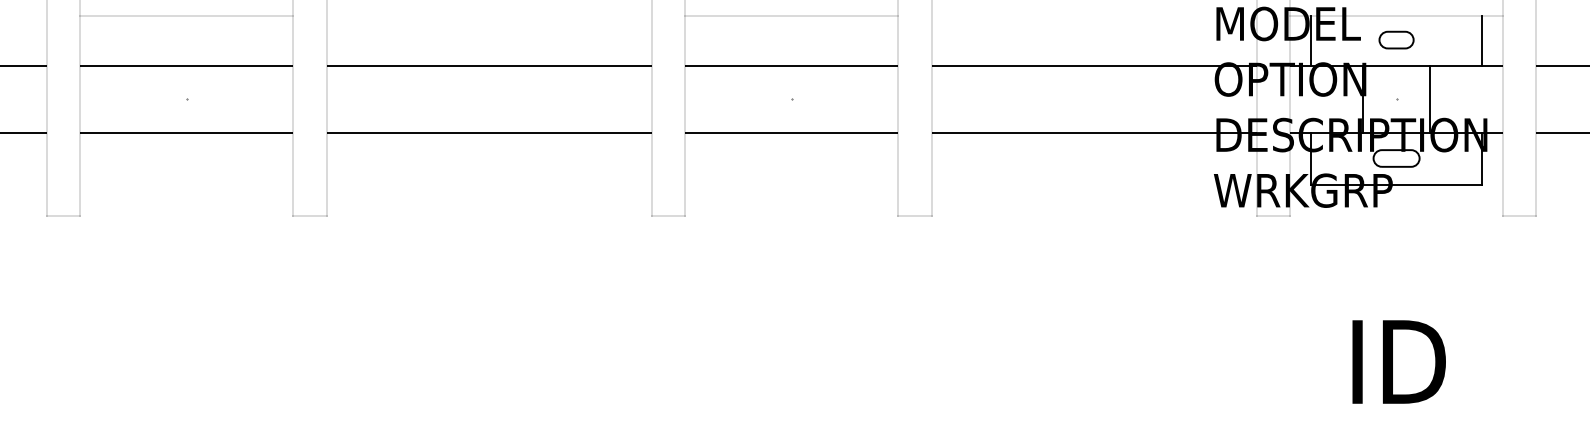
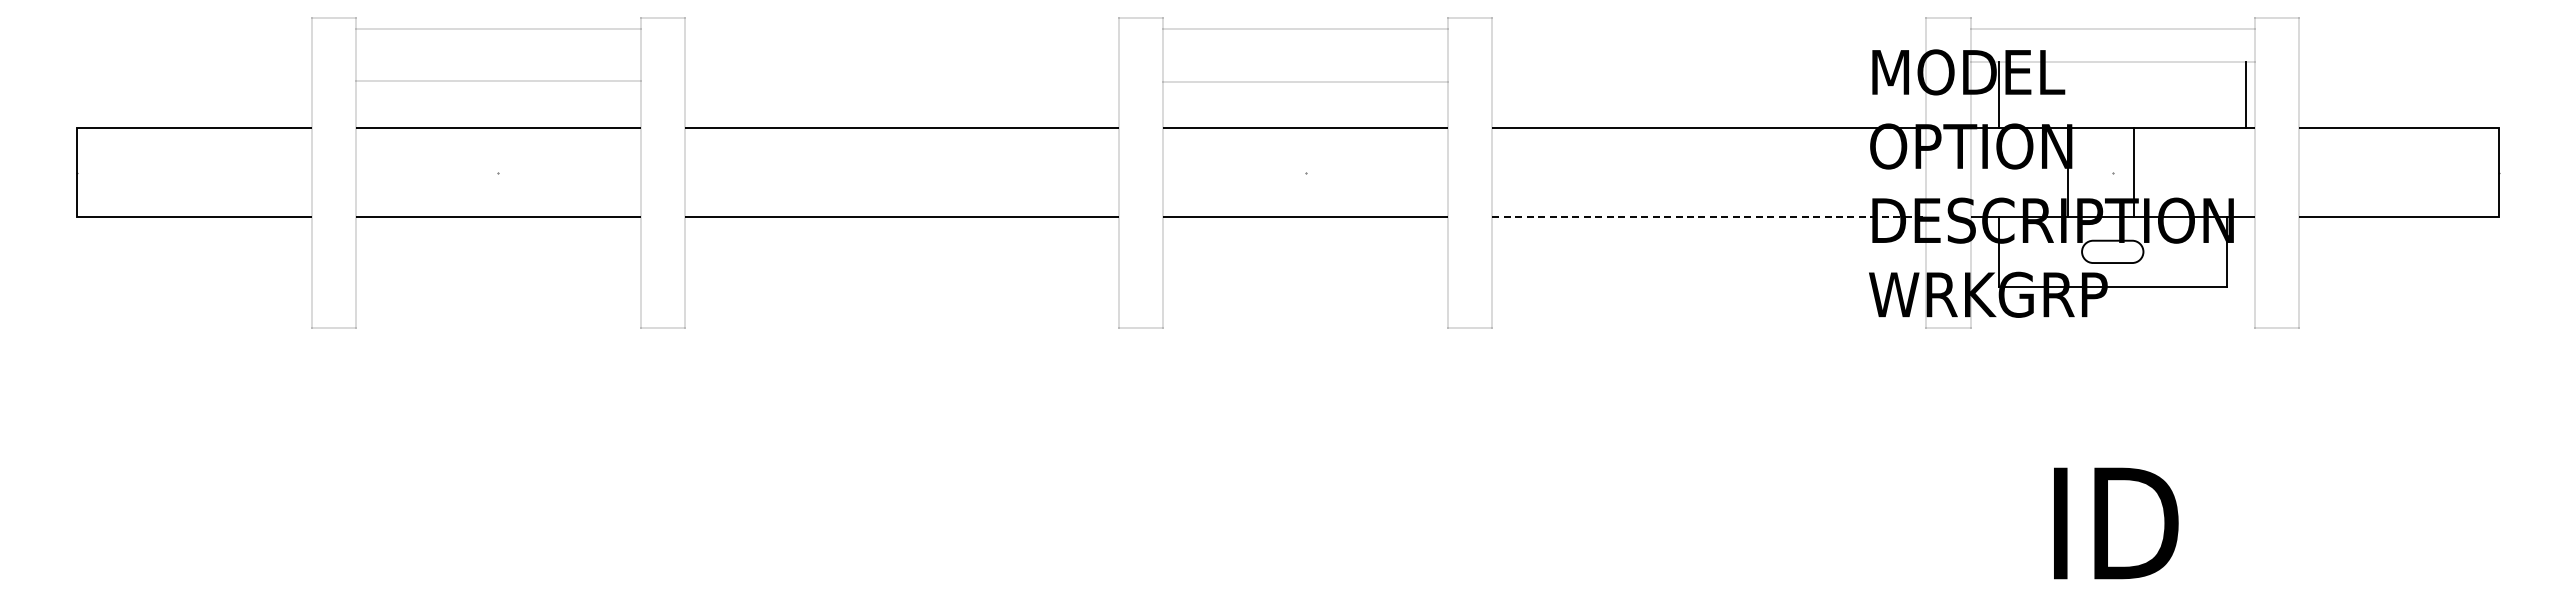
line: (186, 16) -> (498, 81), moved
line: (791, 16) -> (1305, 82), moved
part: (1396, 39) -> (2112, 93), removed
line: (1481, 41) -> (2245, 95), moved
line: (1430, 99) -> (2134, 172), moved
line: (1094, 132) -> (1709, 217), solid -> dashed

